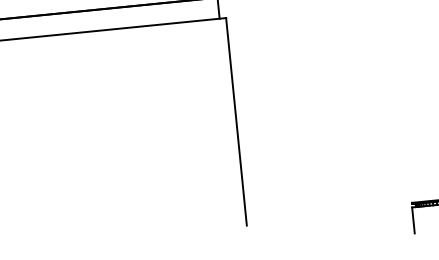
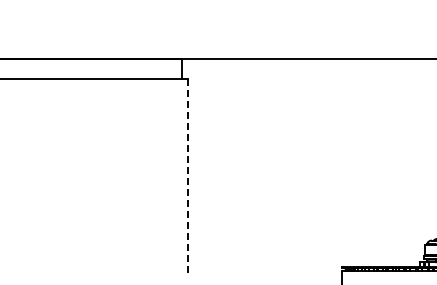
line: (236, 121) -> (187, 175), solid -> dashed

